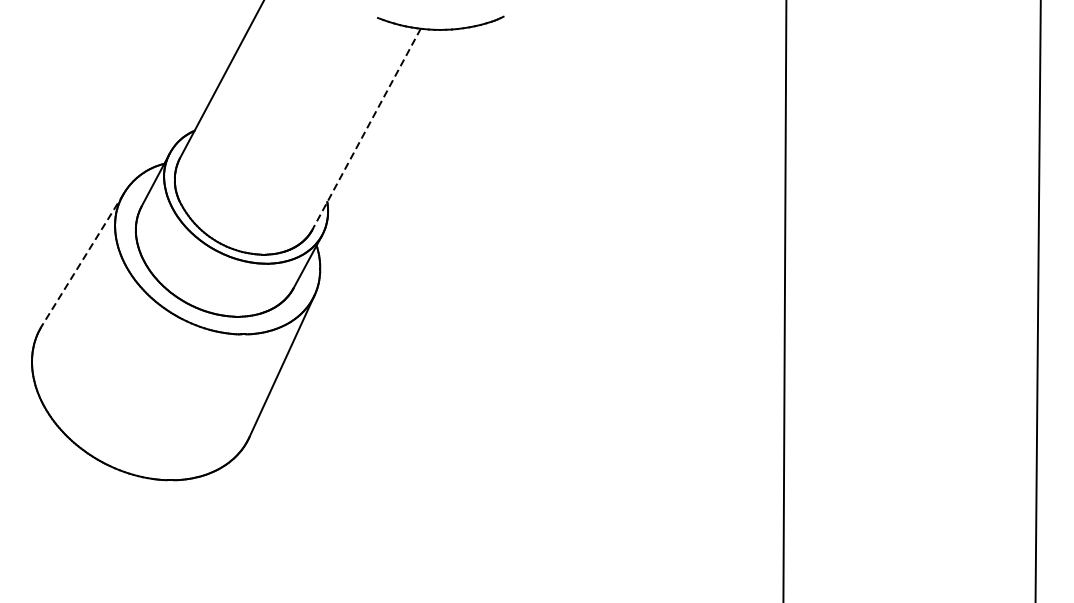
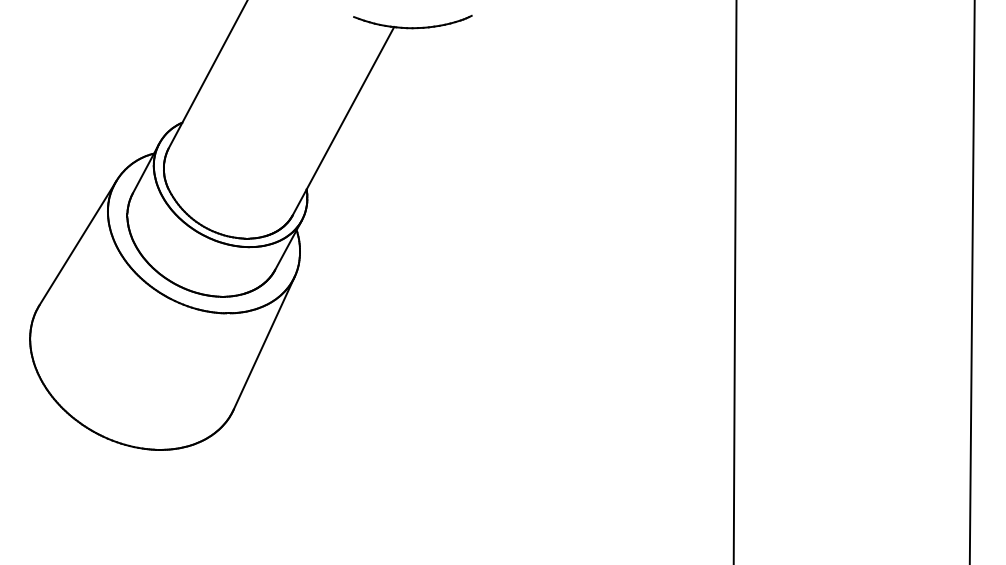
line: (366, 129) -> (343, 121), dashed -> solid
line: (82, 259) -> (77, 243), dashed -> solid

